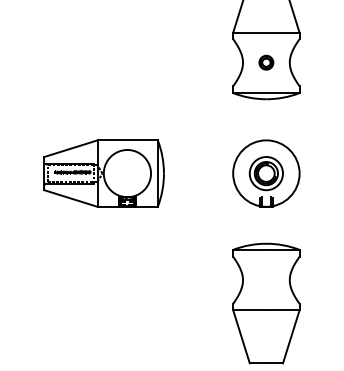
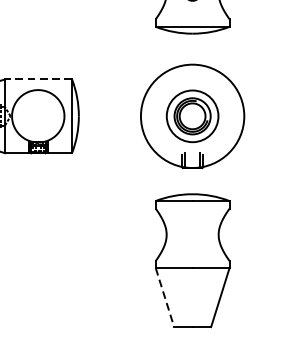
line: (127, 140) -> (38, 79), solid -> dashed
part: (266, 173) -> (192, 116), size x1.4
line: (241, 336) -> (165, 297), solid -> dashed

